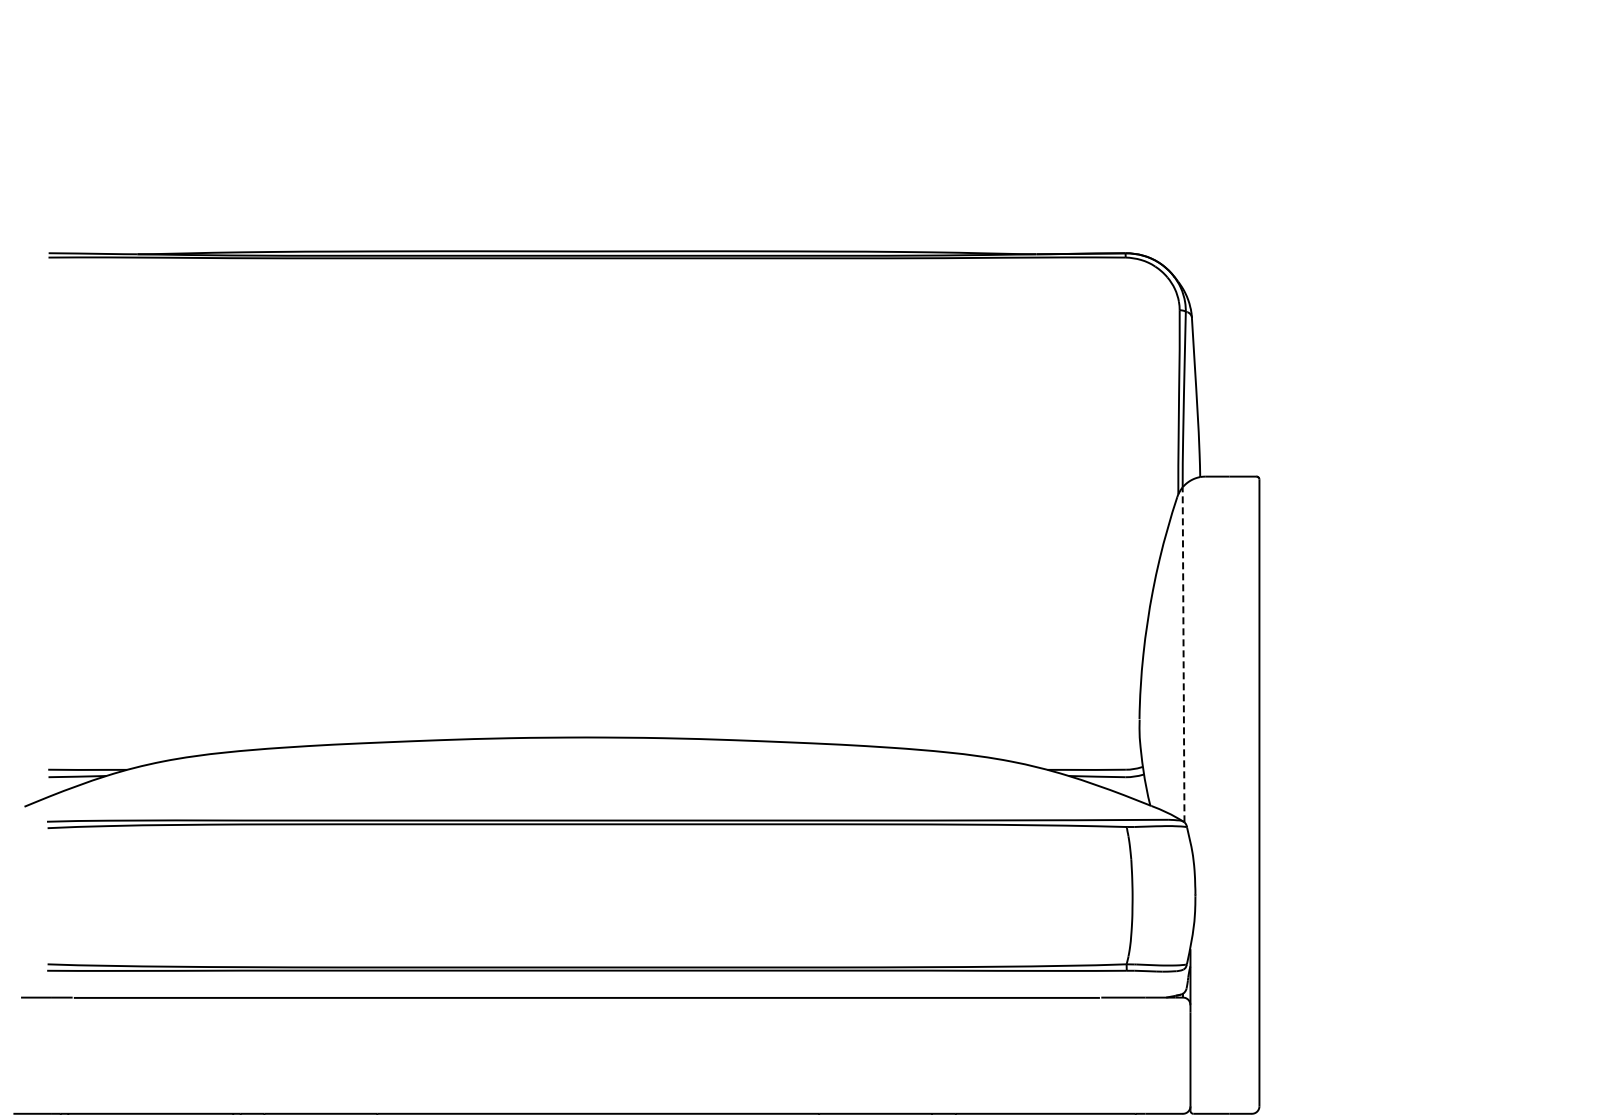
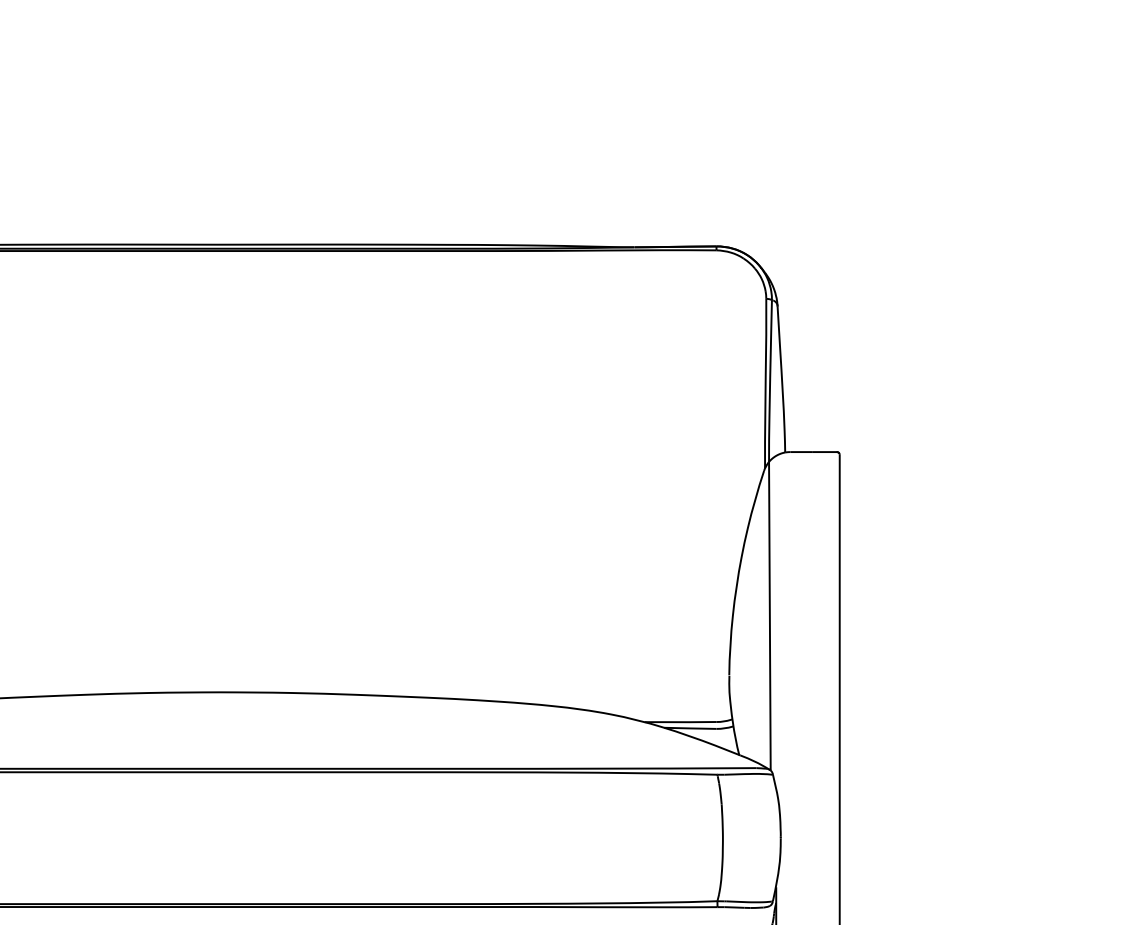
line: (1183, 654) -> (769, 615), dashed -> solid

